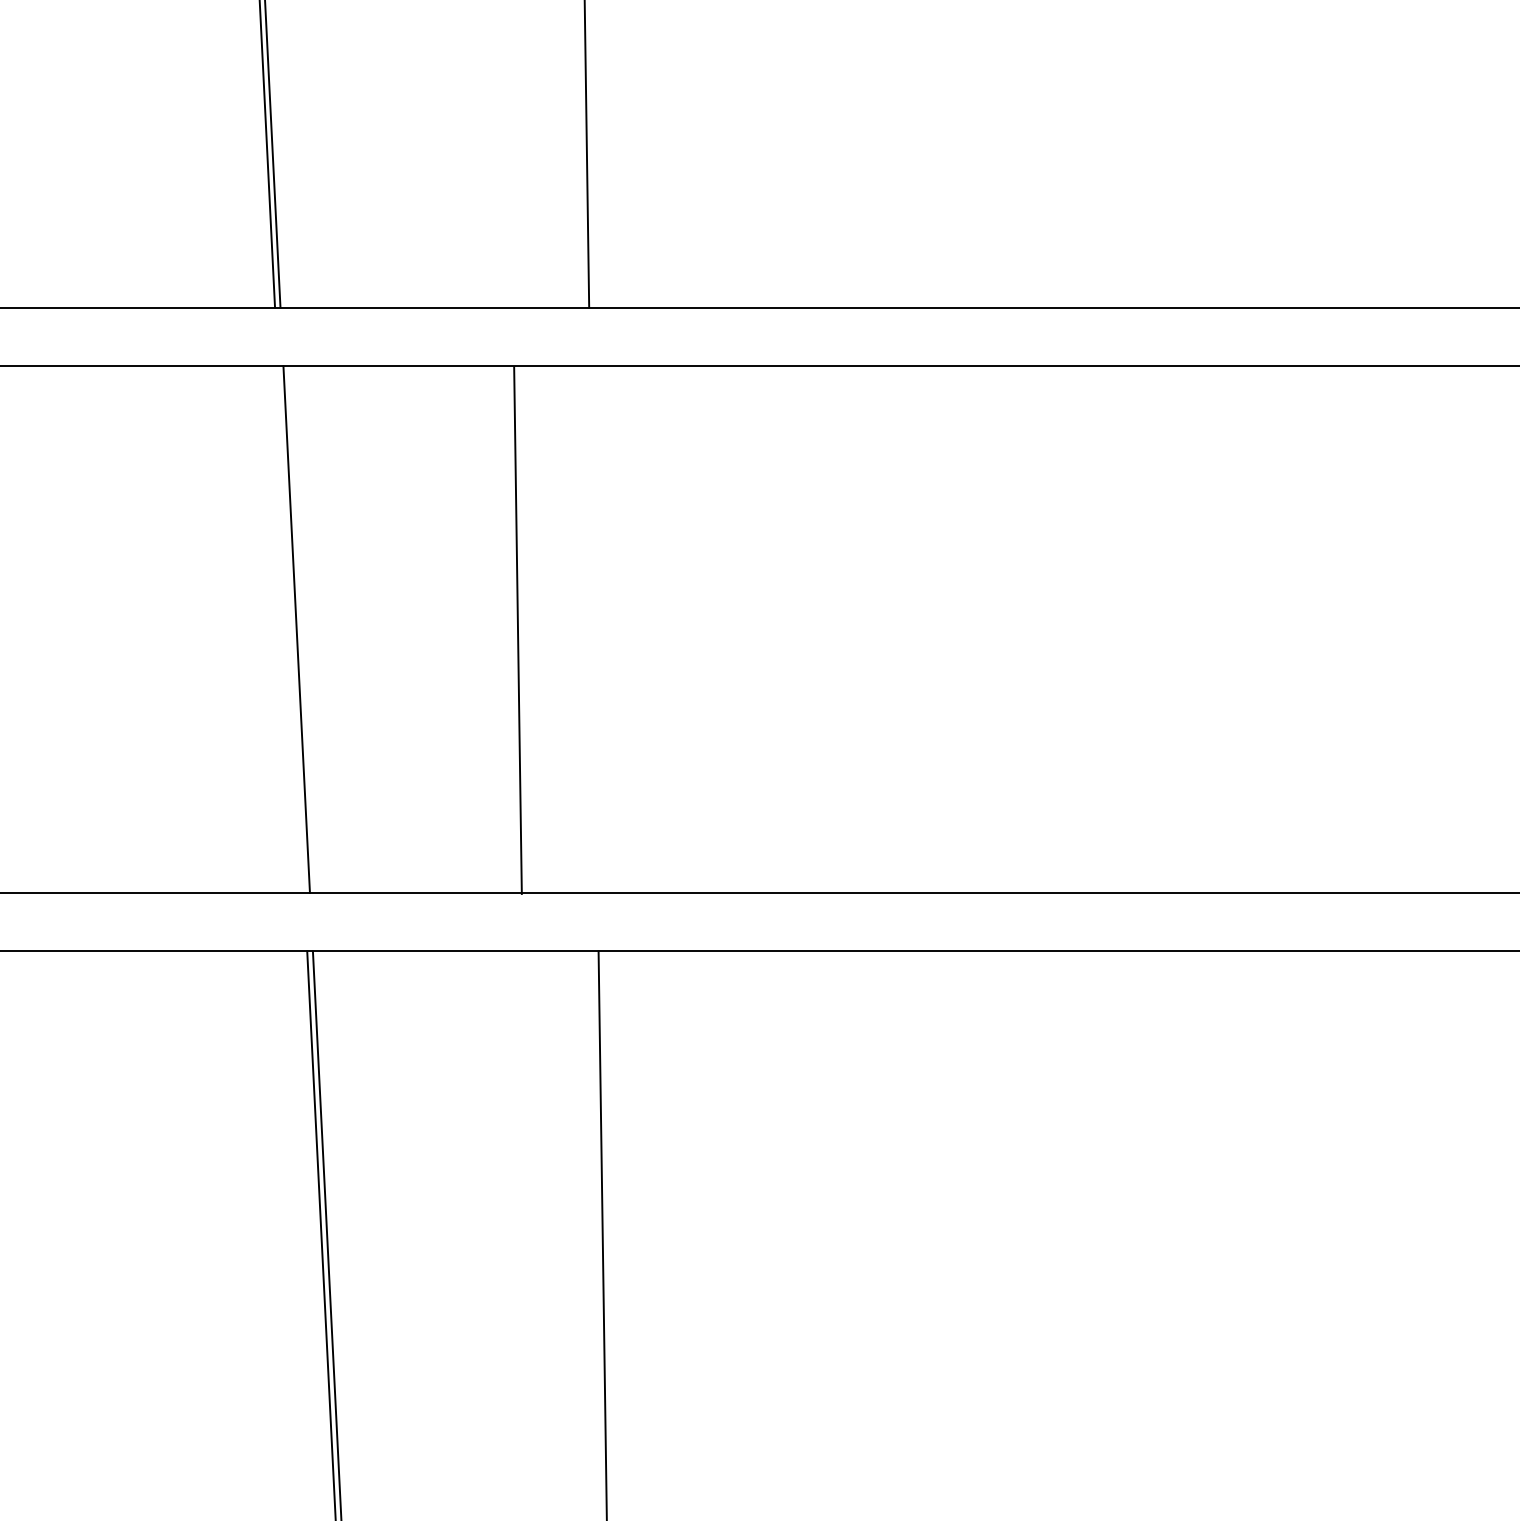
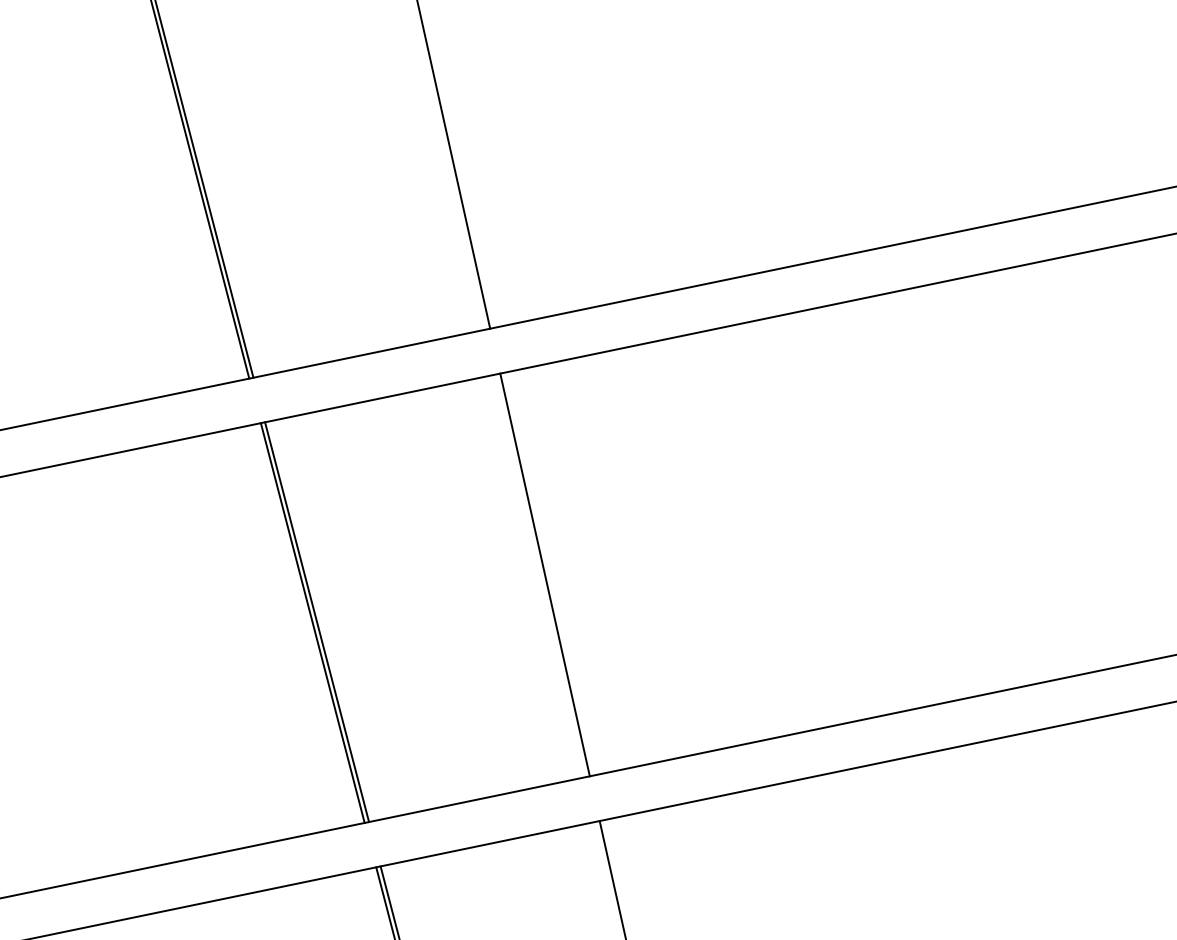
line: (291, 629) -> (313, 622), added
line: (517, 630) -> (544, 574), moved

